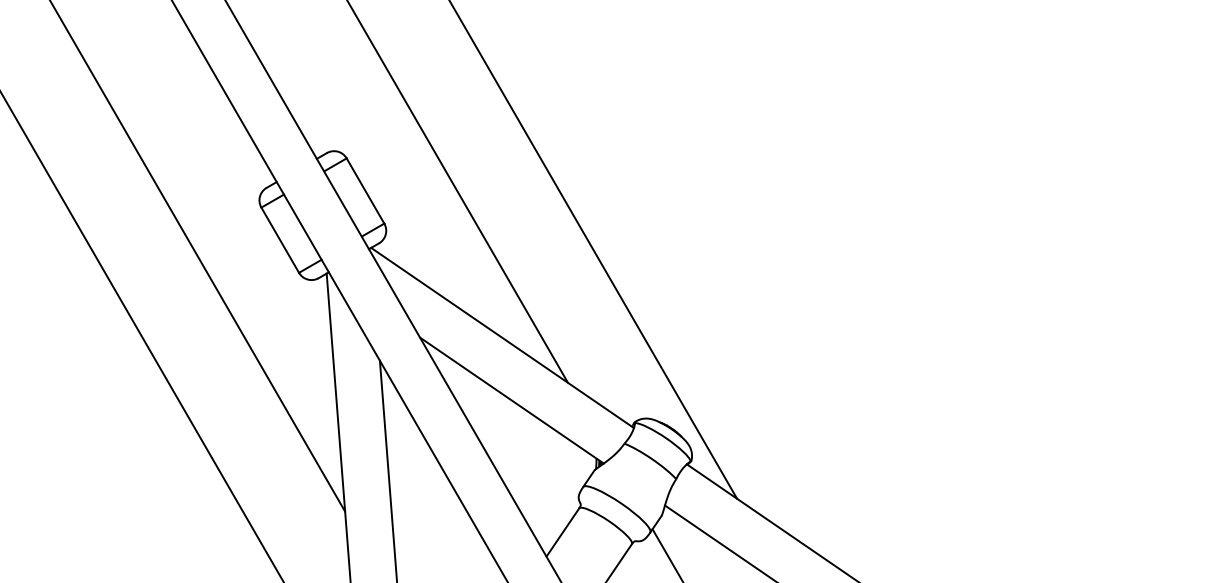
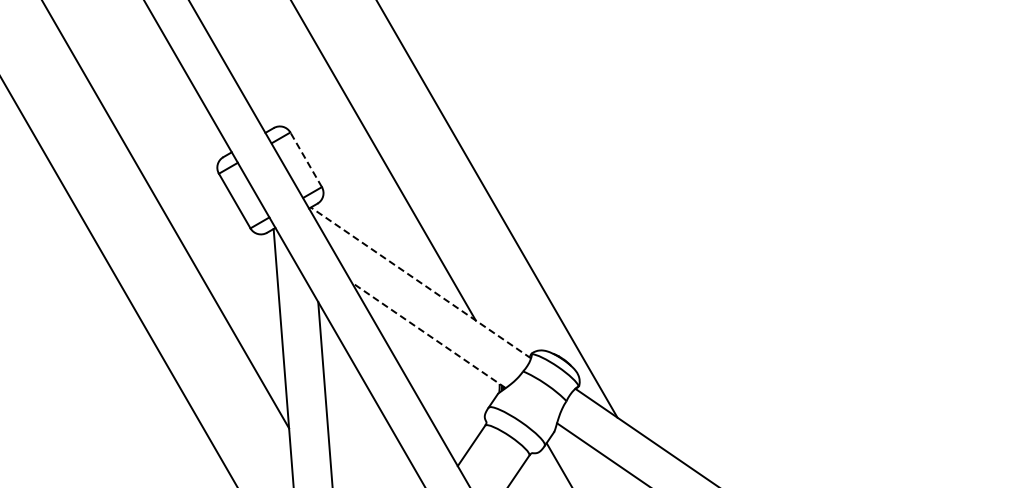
line: (365, 190) -> (306, 159), solid -> dashed
line: (501, 337) -> (420, 282), solid -> dashed
line: (511, 400) -> (428, 335), solid -> dashed

